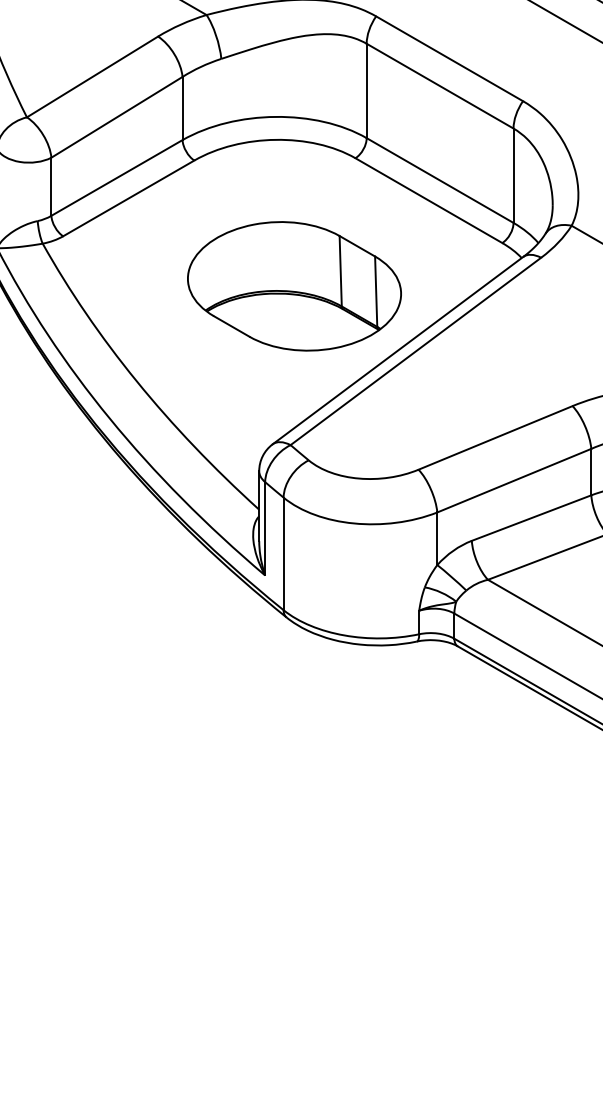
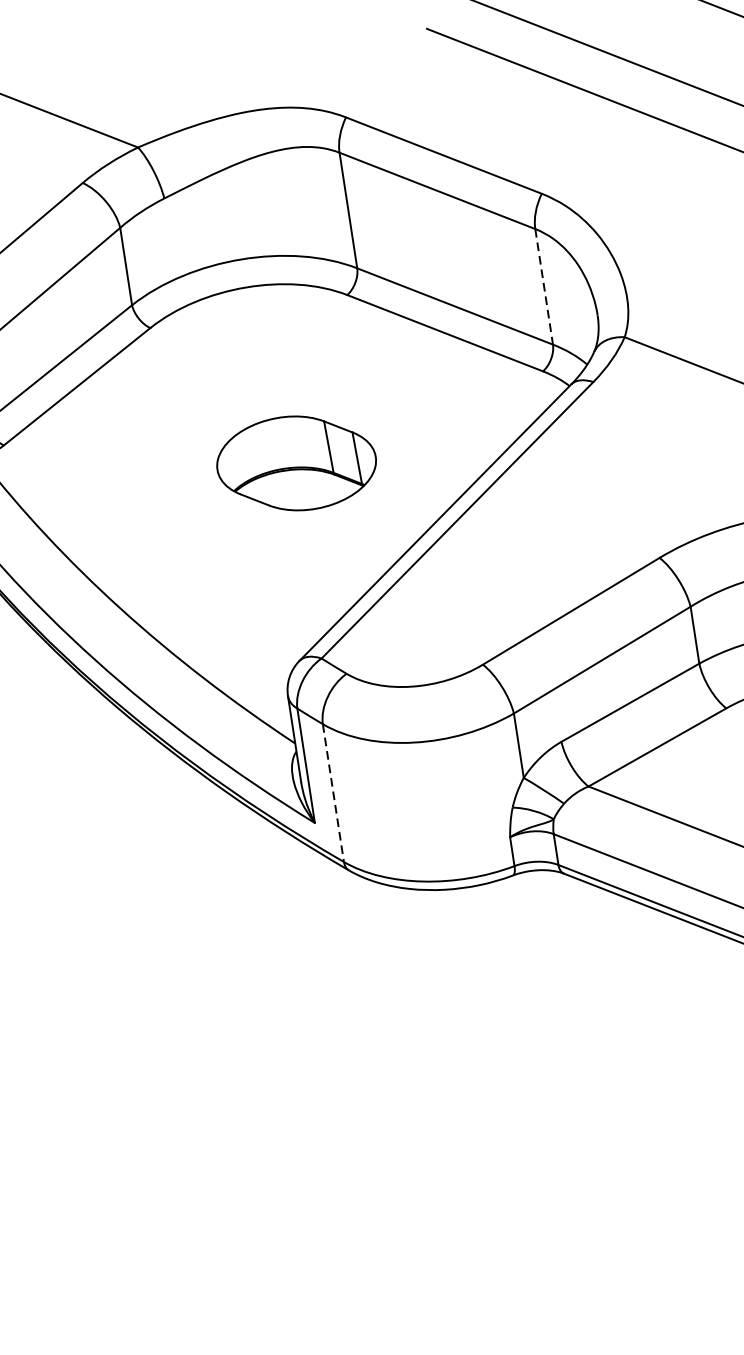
line: (513, 176) -> (544, 287), solid -> dashed
part: (294, 286) -> (296, 463), size x0.6
line: (283, 554) -> (333, 793), solid -> dashed

